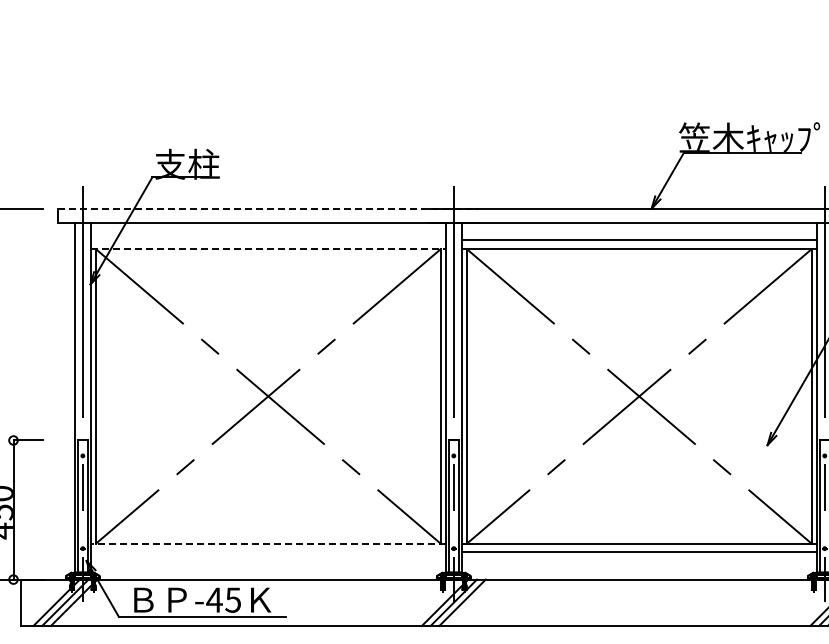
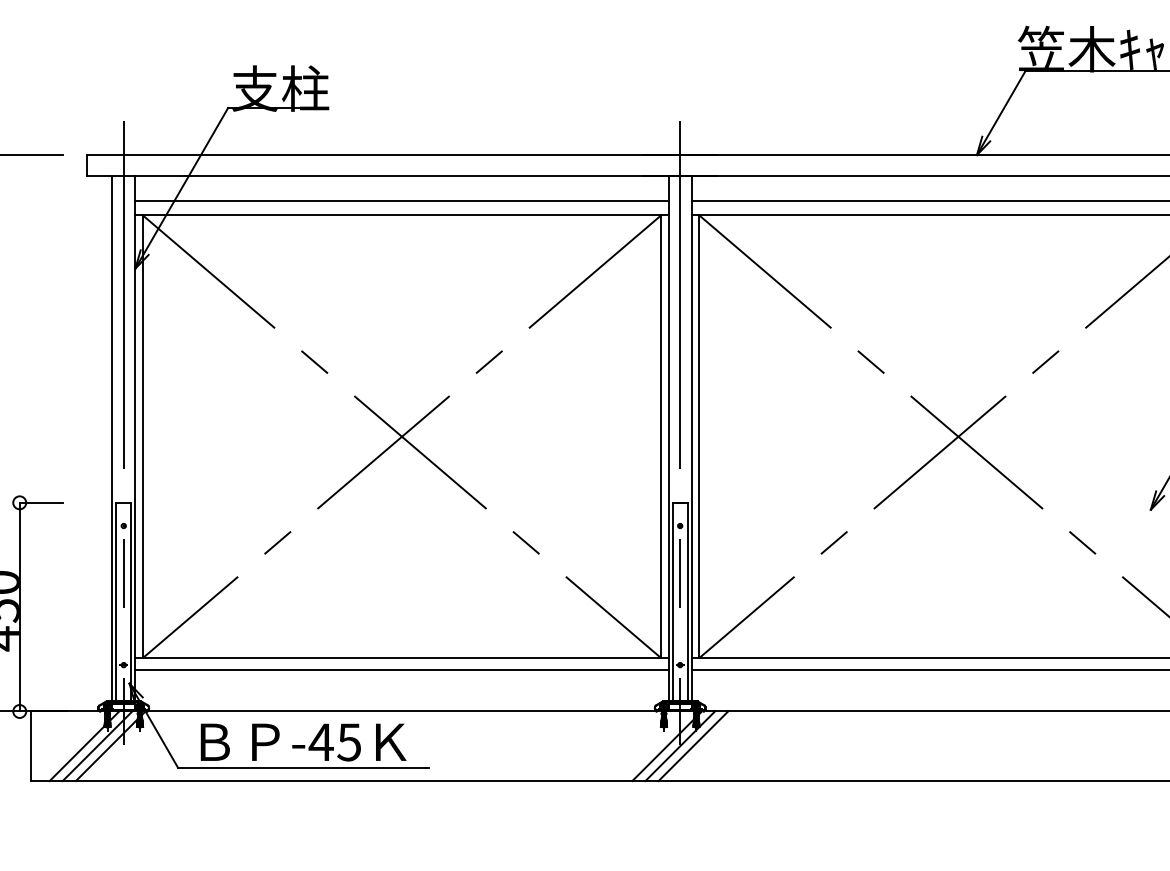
line: (268, 208) -> (402, 154), dashed -> solid
line: (268, 239) -> (402, 201), added
line: (268, 248) -> (402, 214), dashed -> solid
line: (268, 544) -> (402, 658), dashed -> solid
line: (268, 551) -> (402, 669), added

